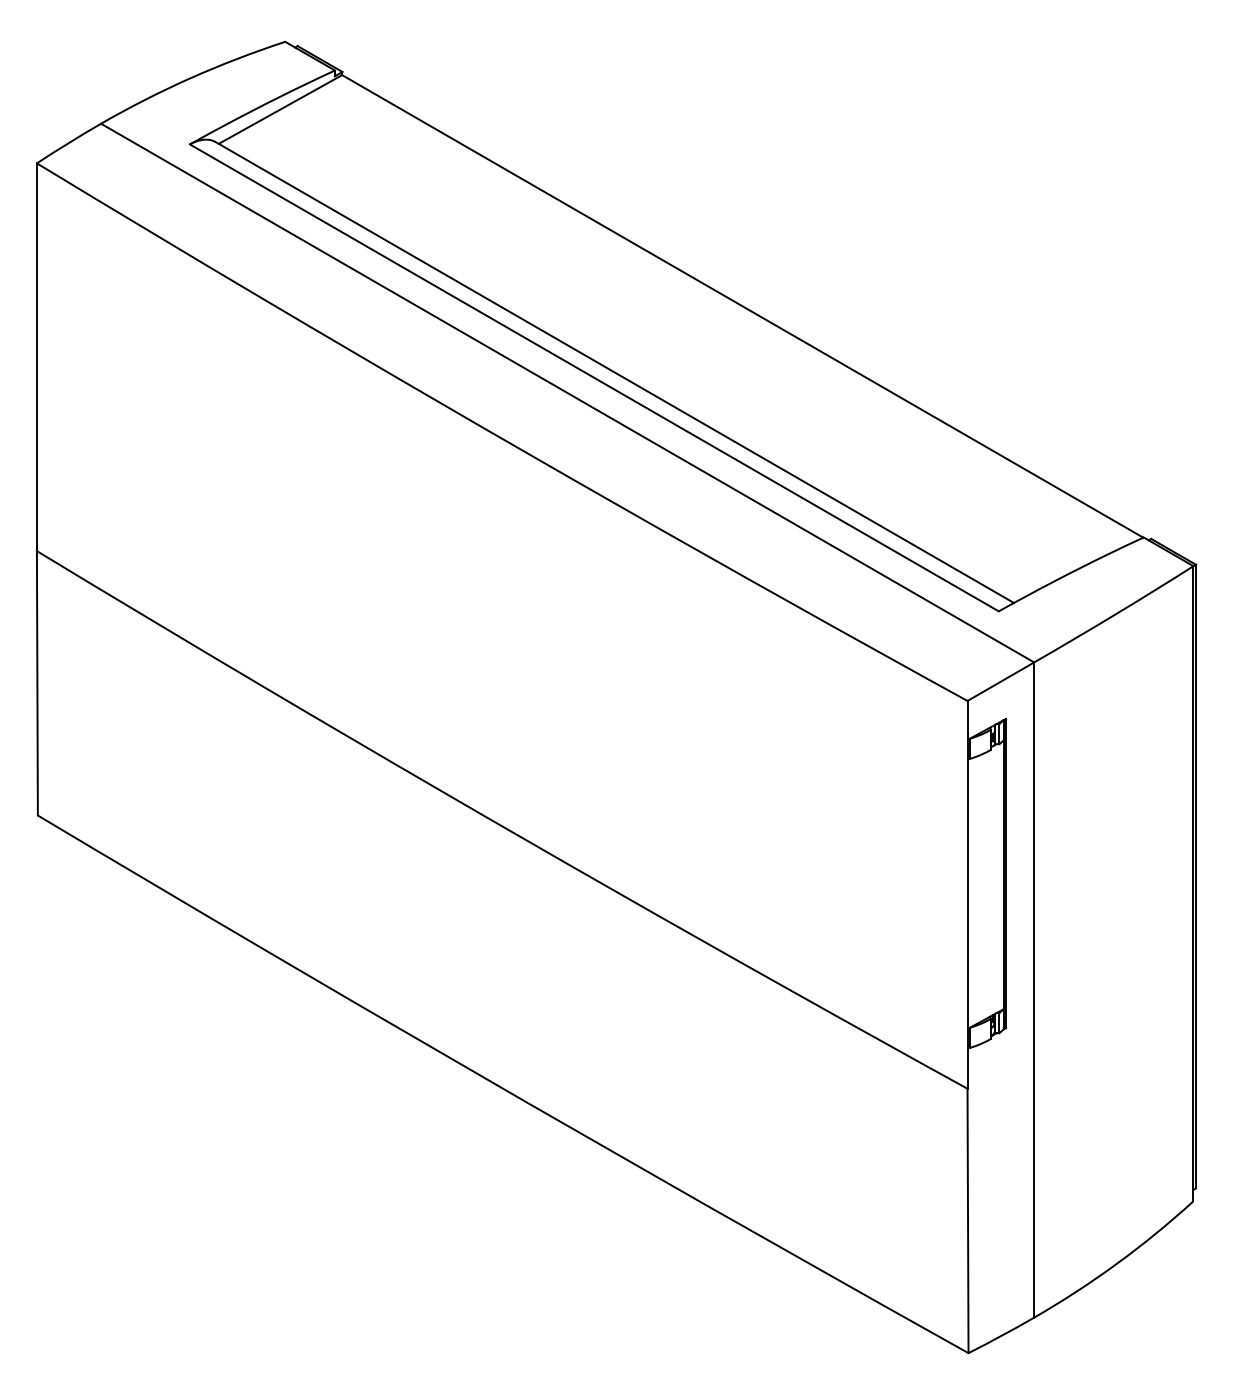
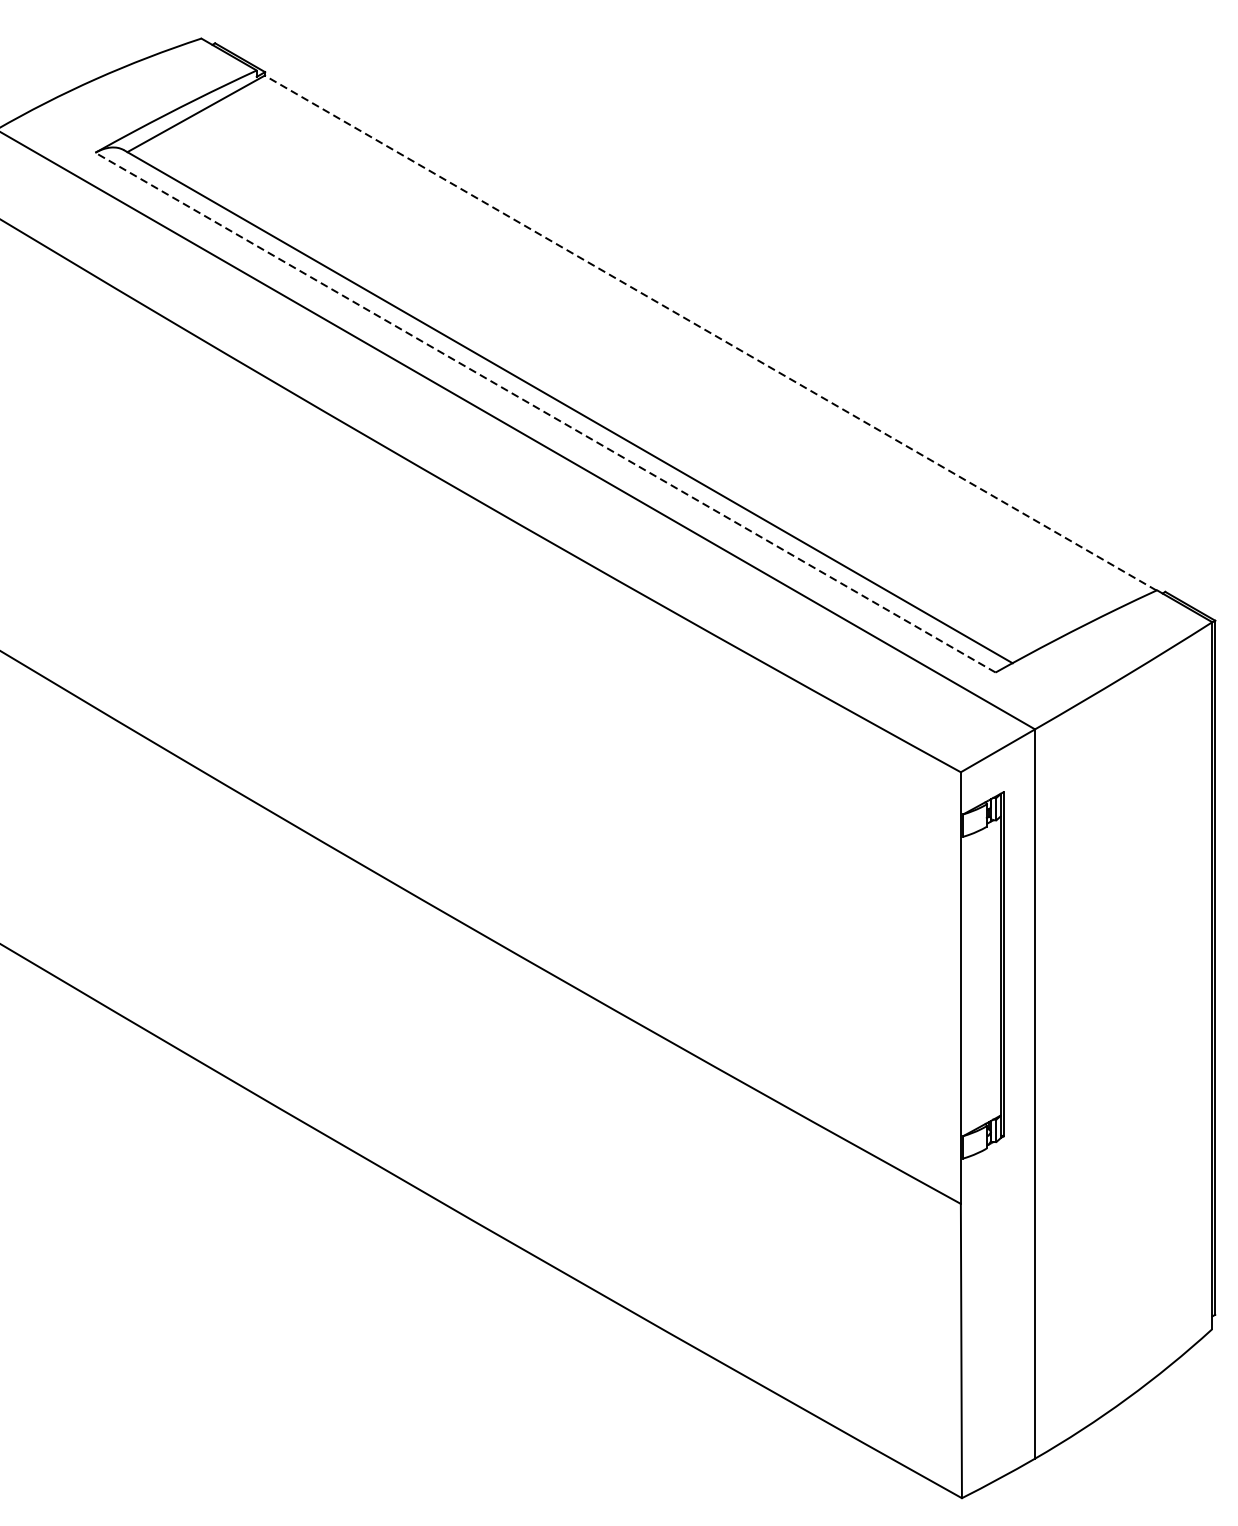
line: (742, 306) -> (710, 333), solid -> dashed
line: (594, 377) -> (545, 412), solid -> dashed

